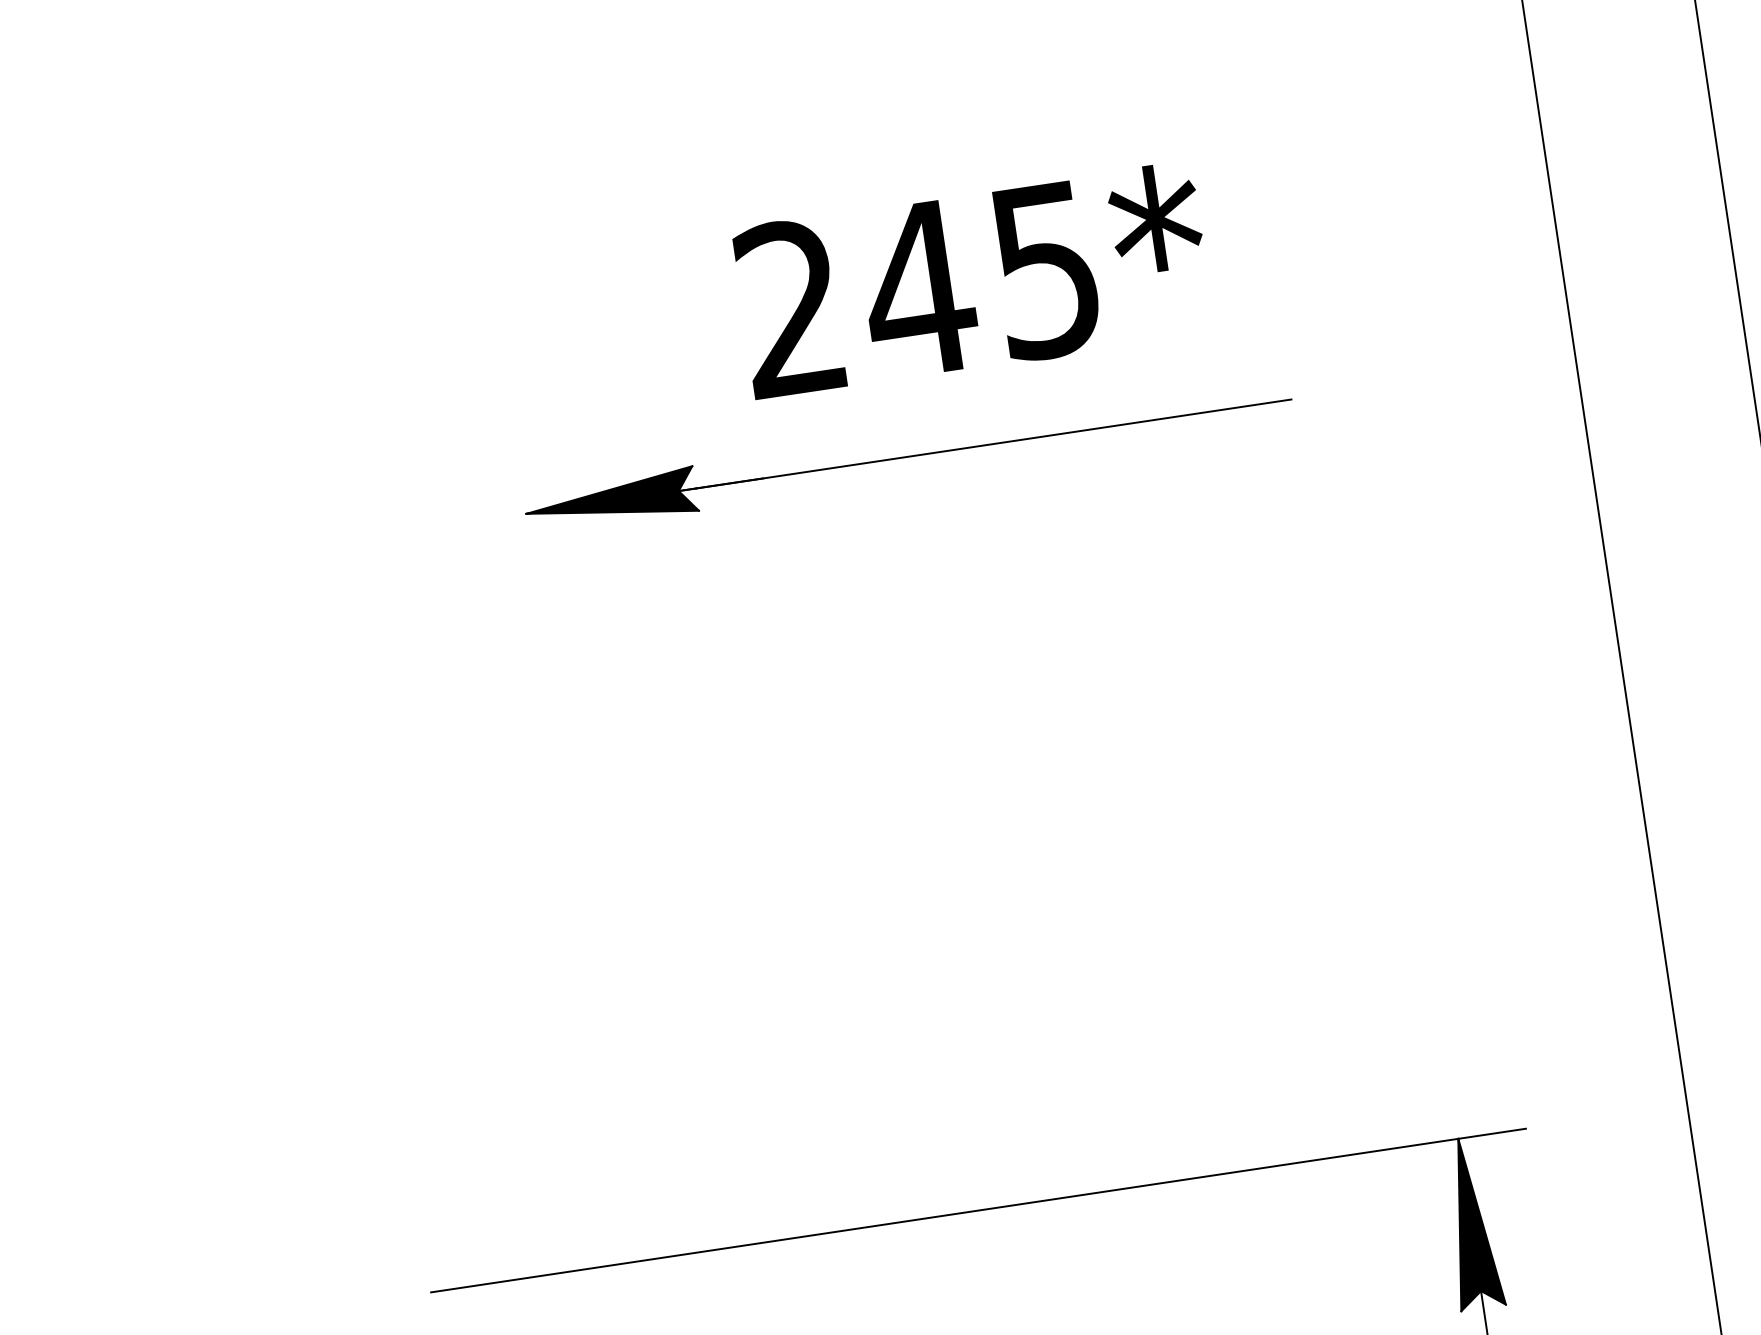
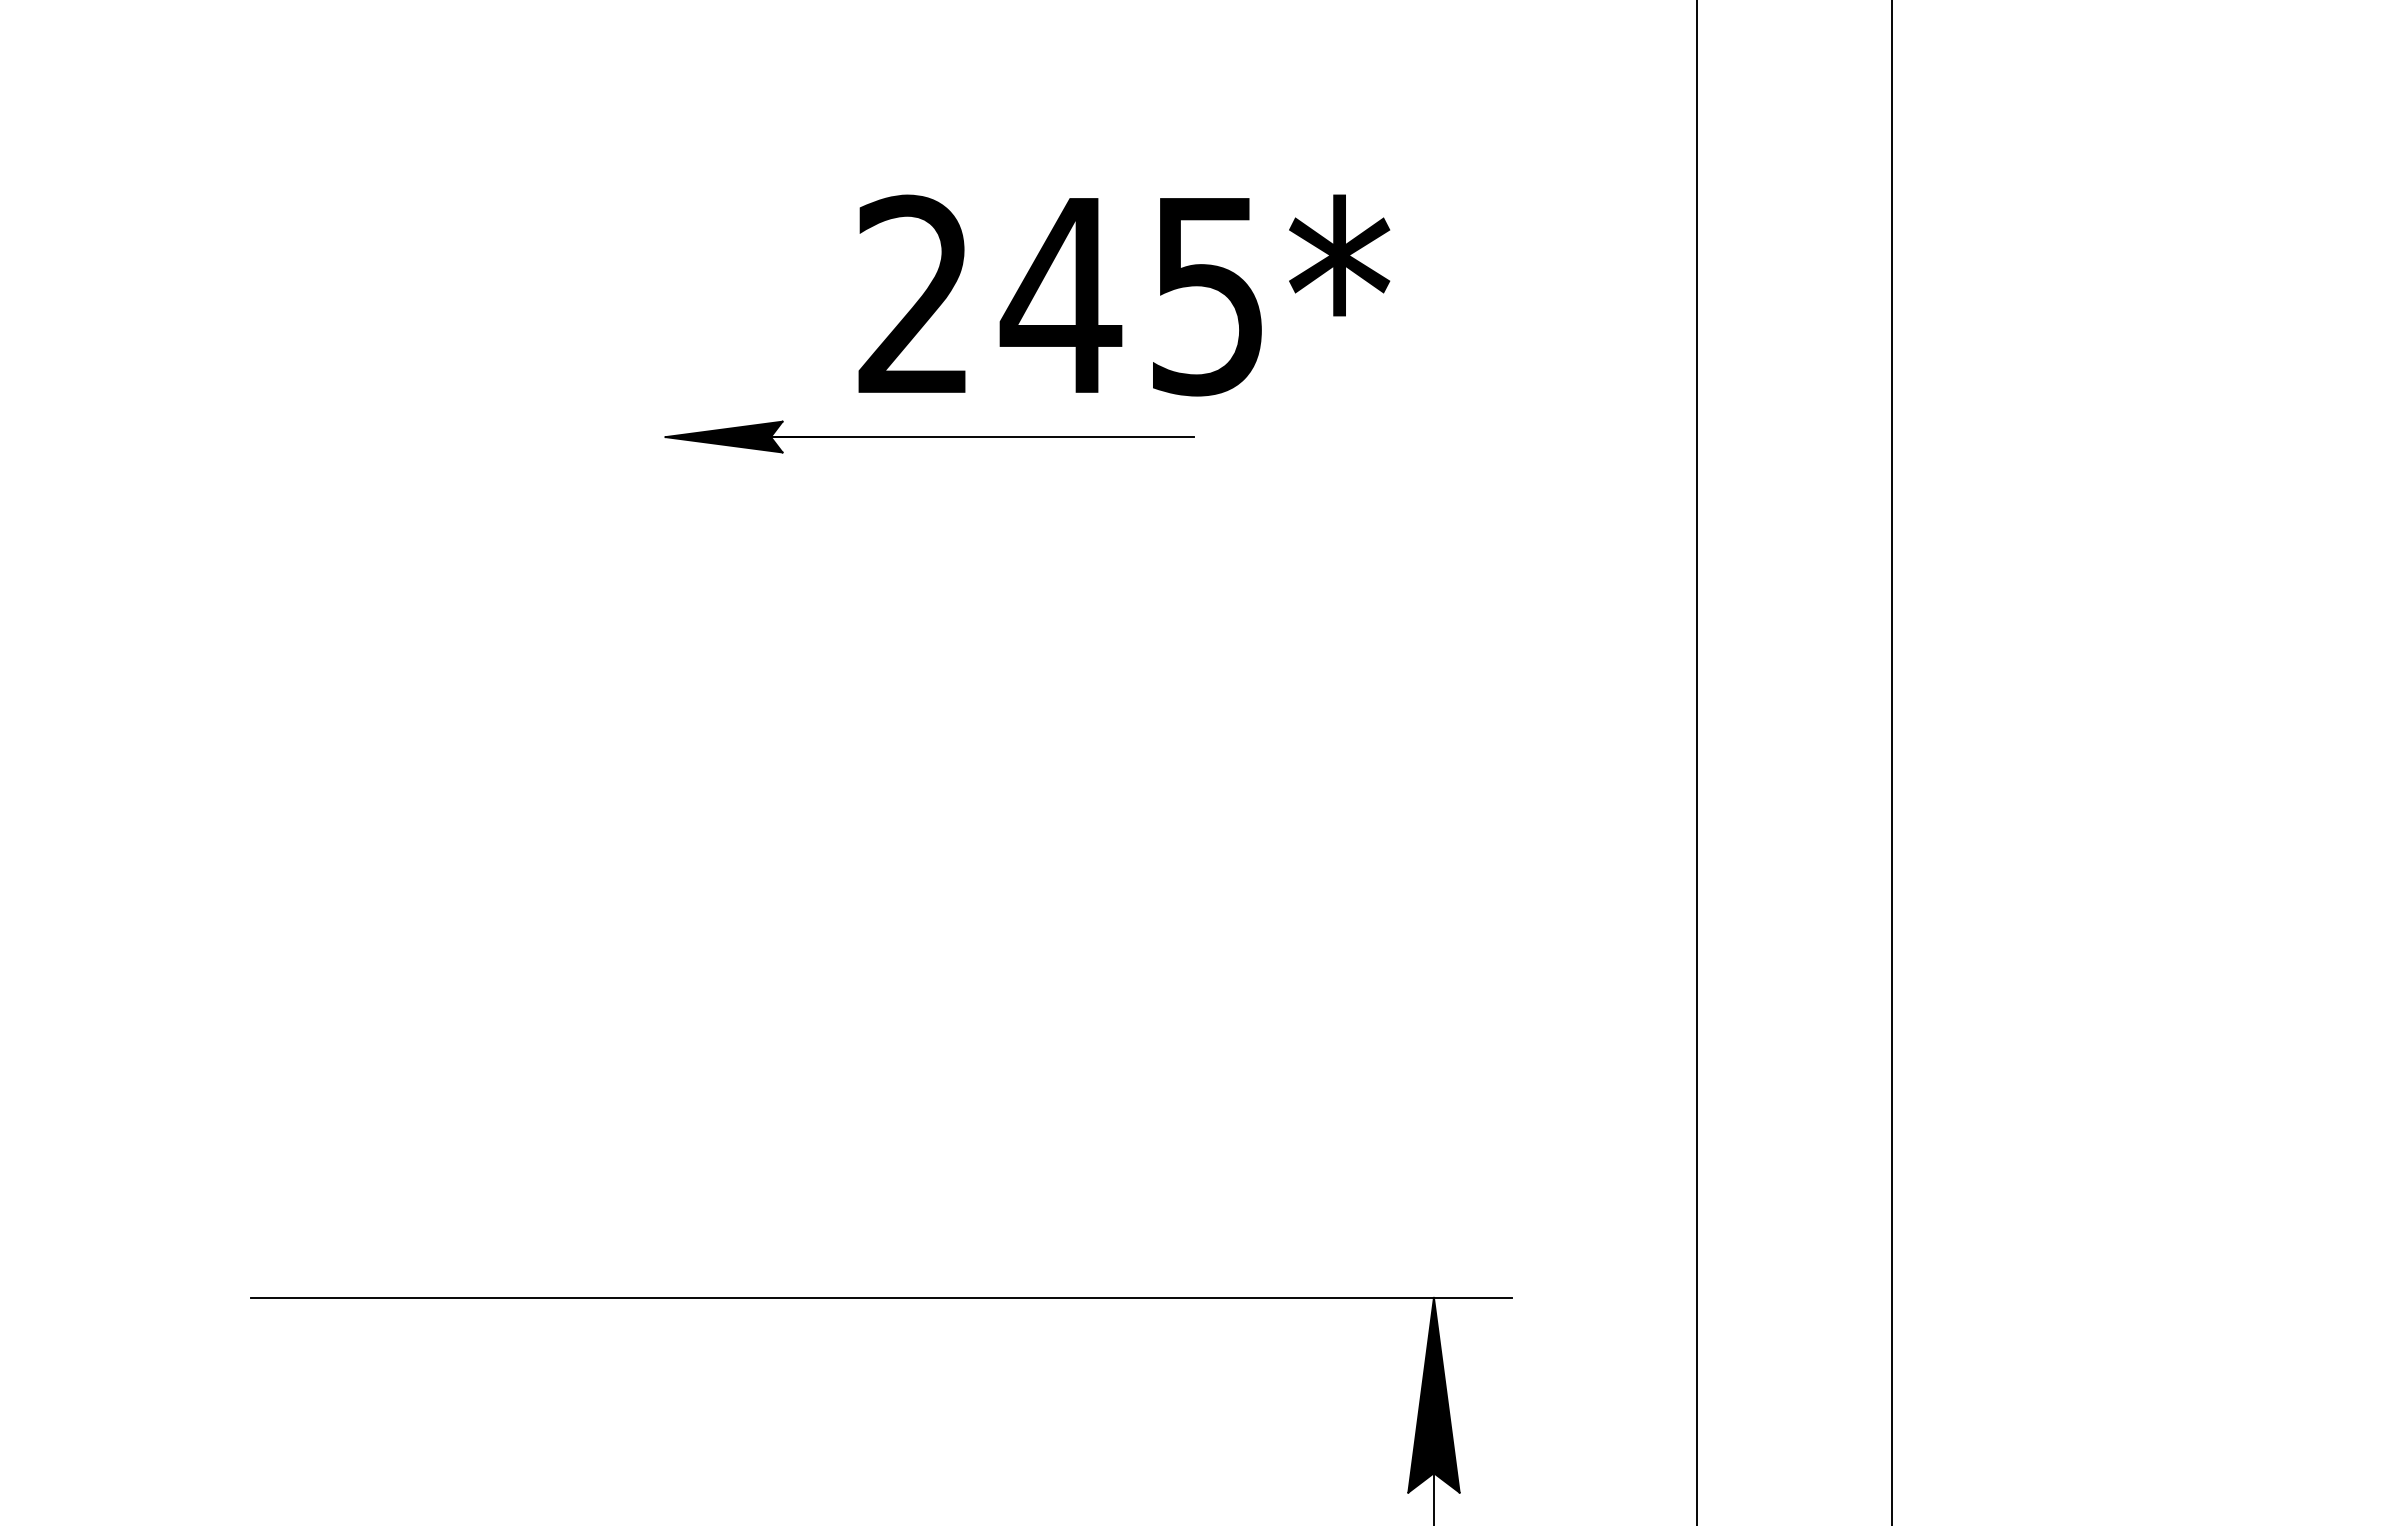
text: (973, 281) -> (1124, 295), moved
part: (908, 456) -> (929, 436), size x0.6

